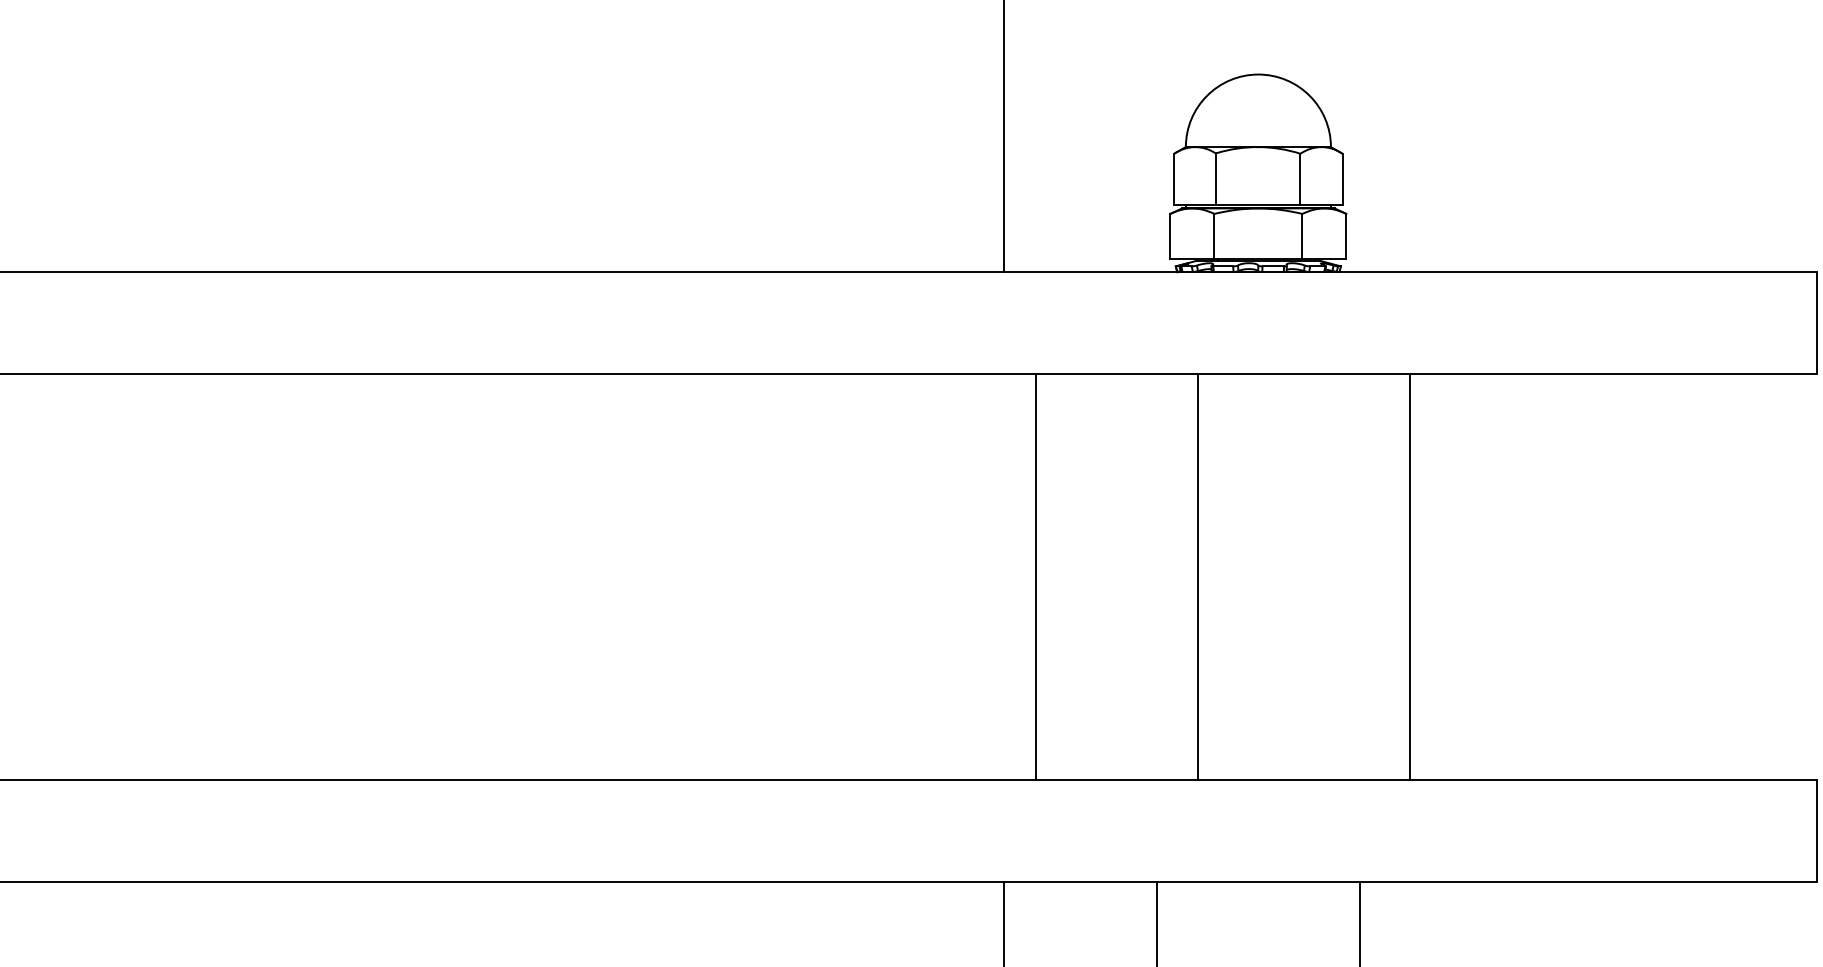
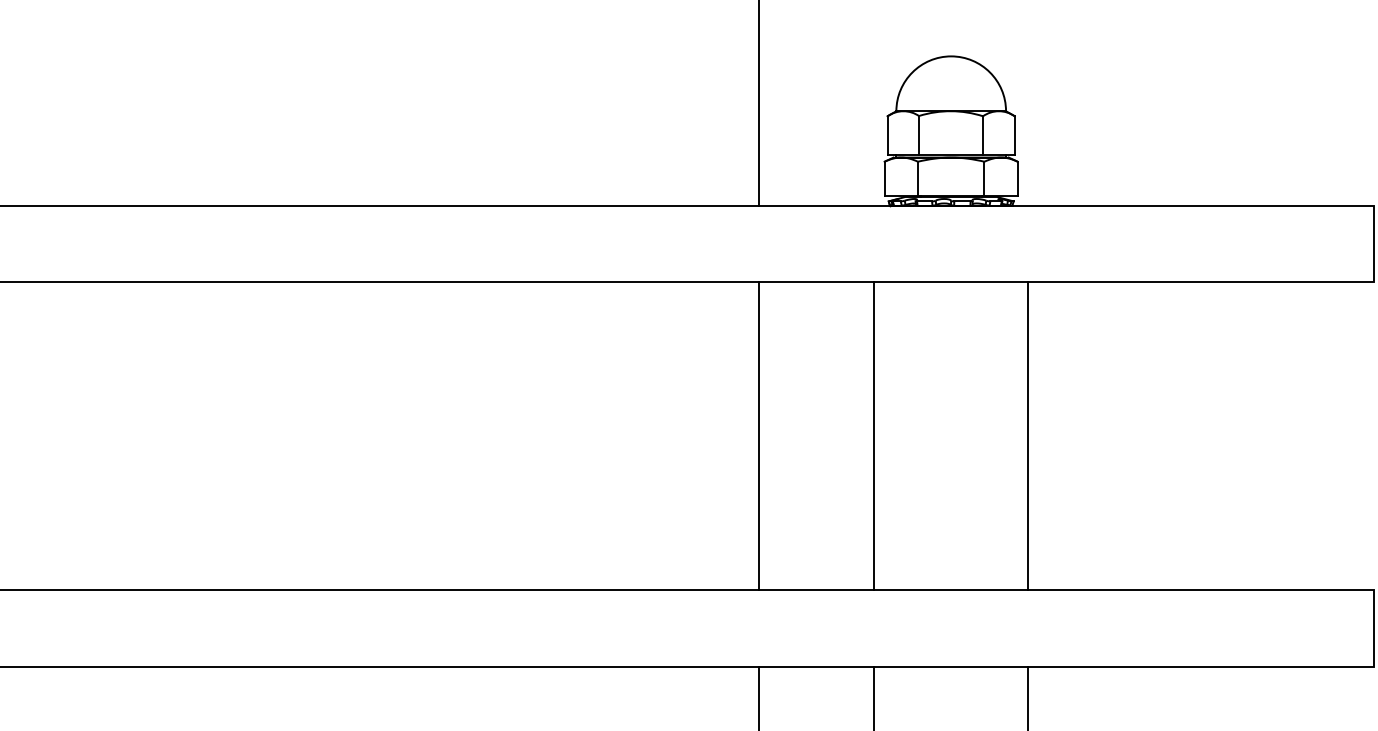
line: (1036, 576) -> (759, 435), moved
line: (1197, 576) -> (874, 435), moved
line: (1410, 576) -> (1028, 435), moved

